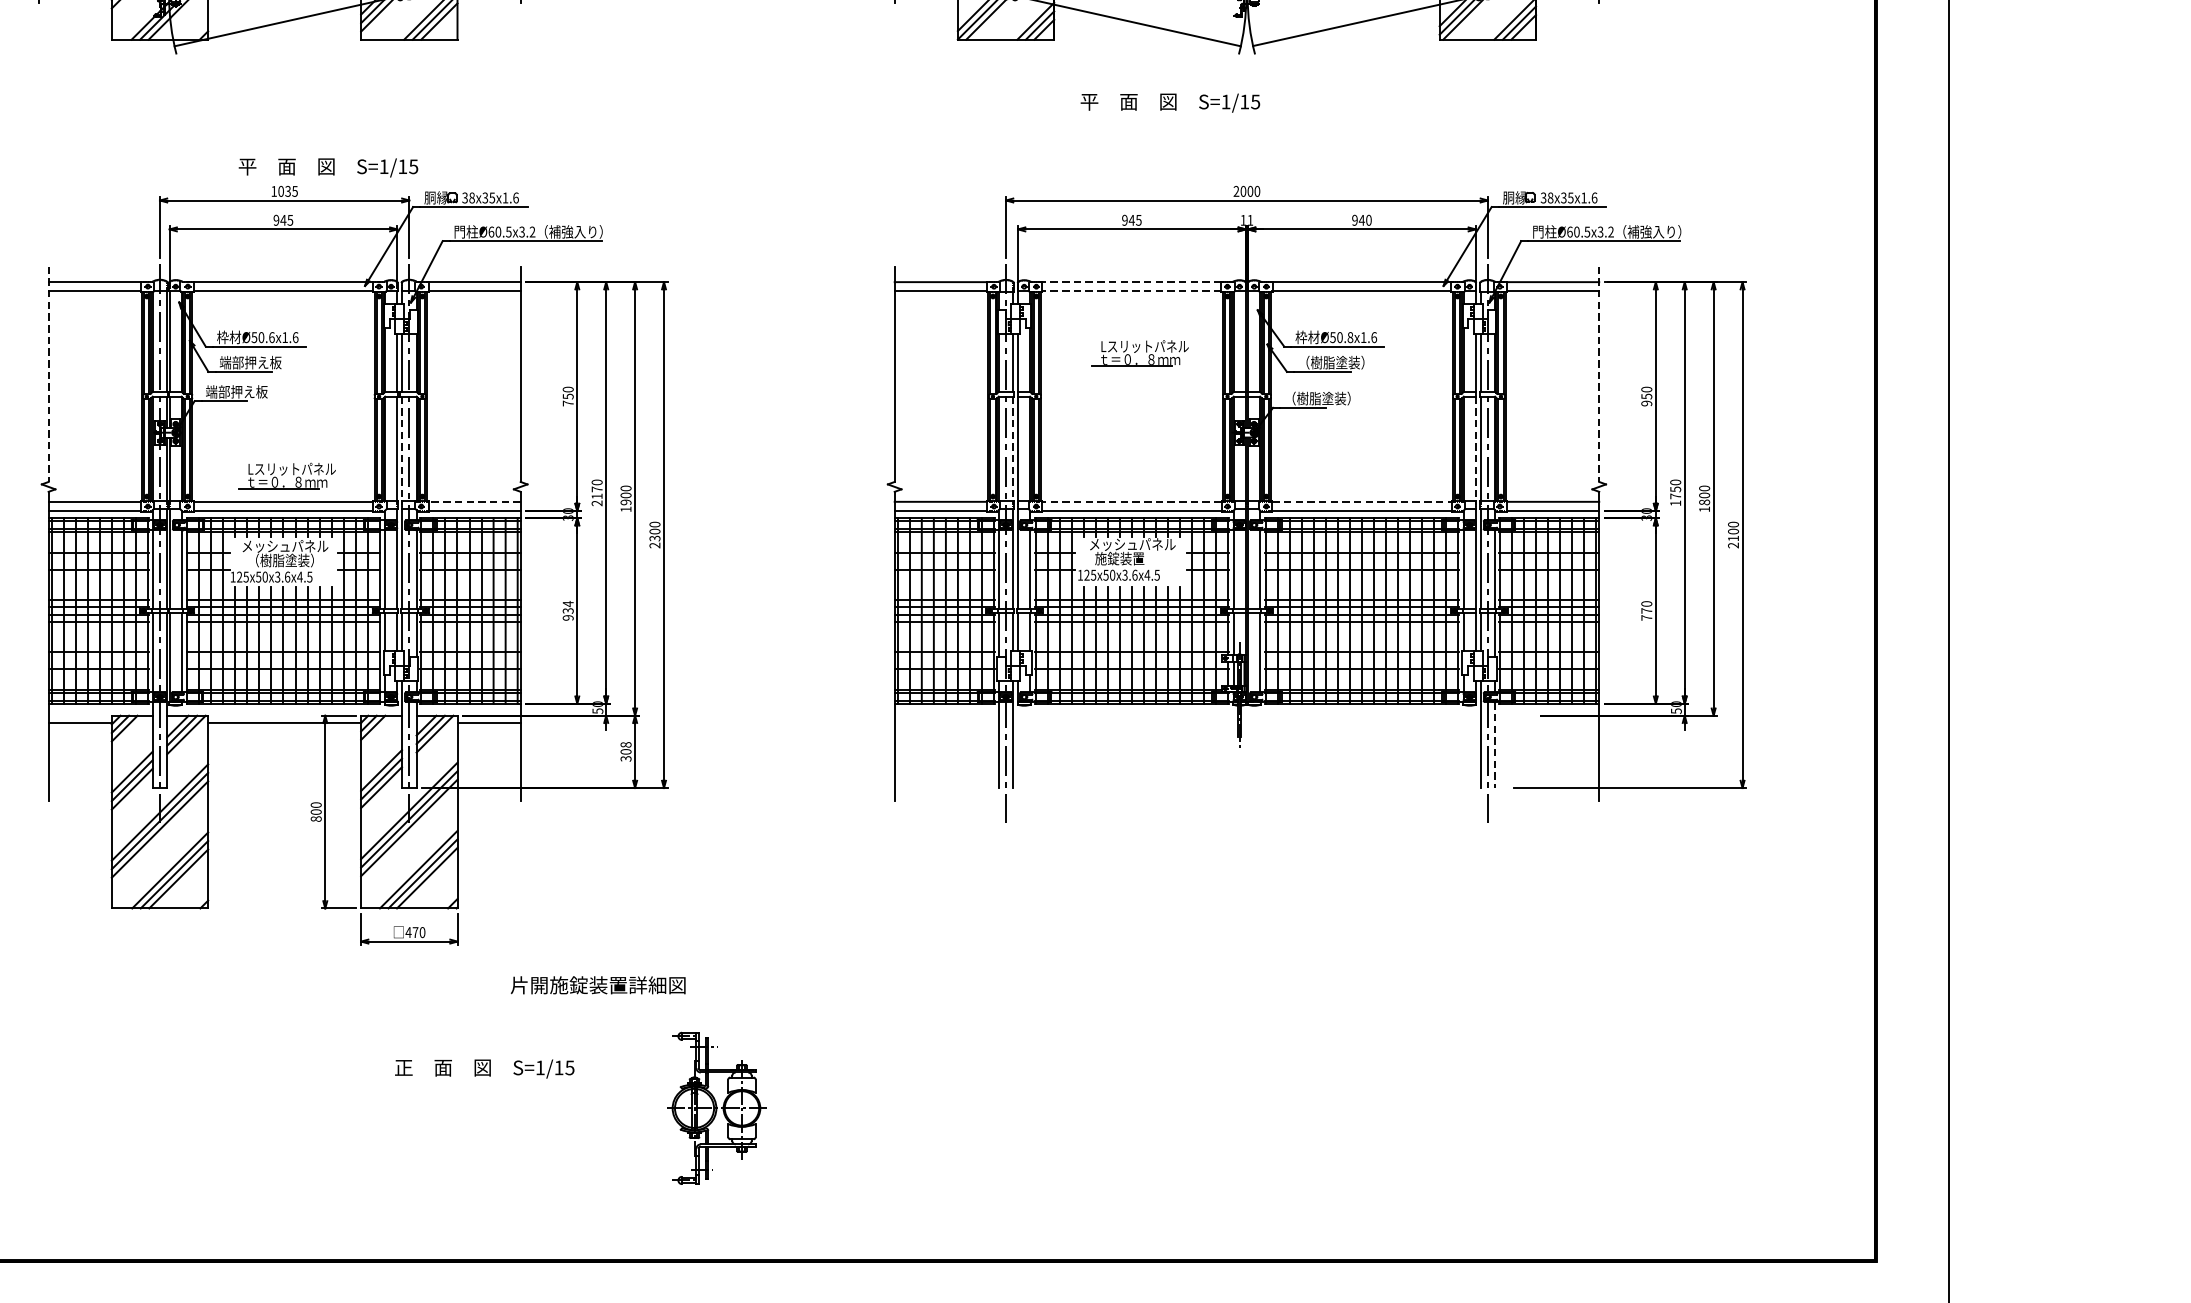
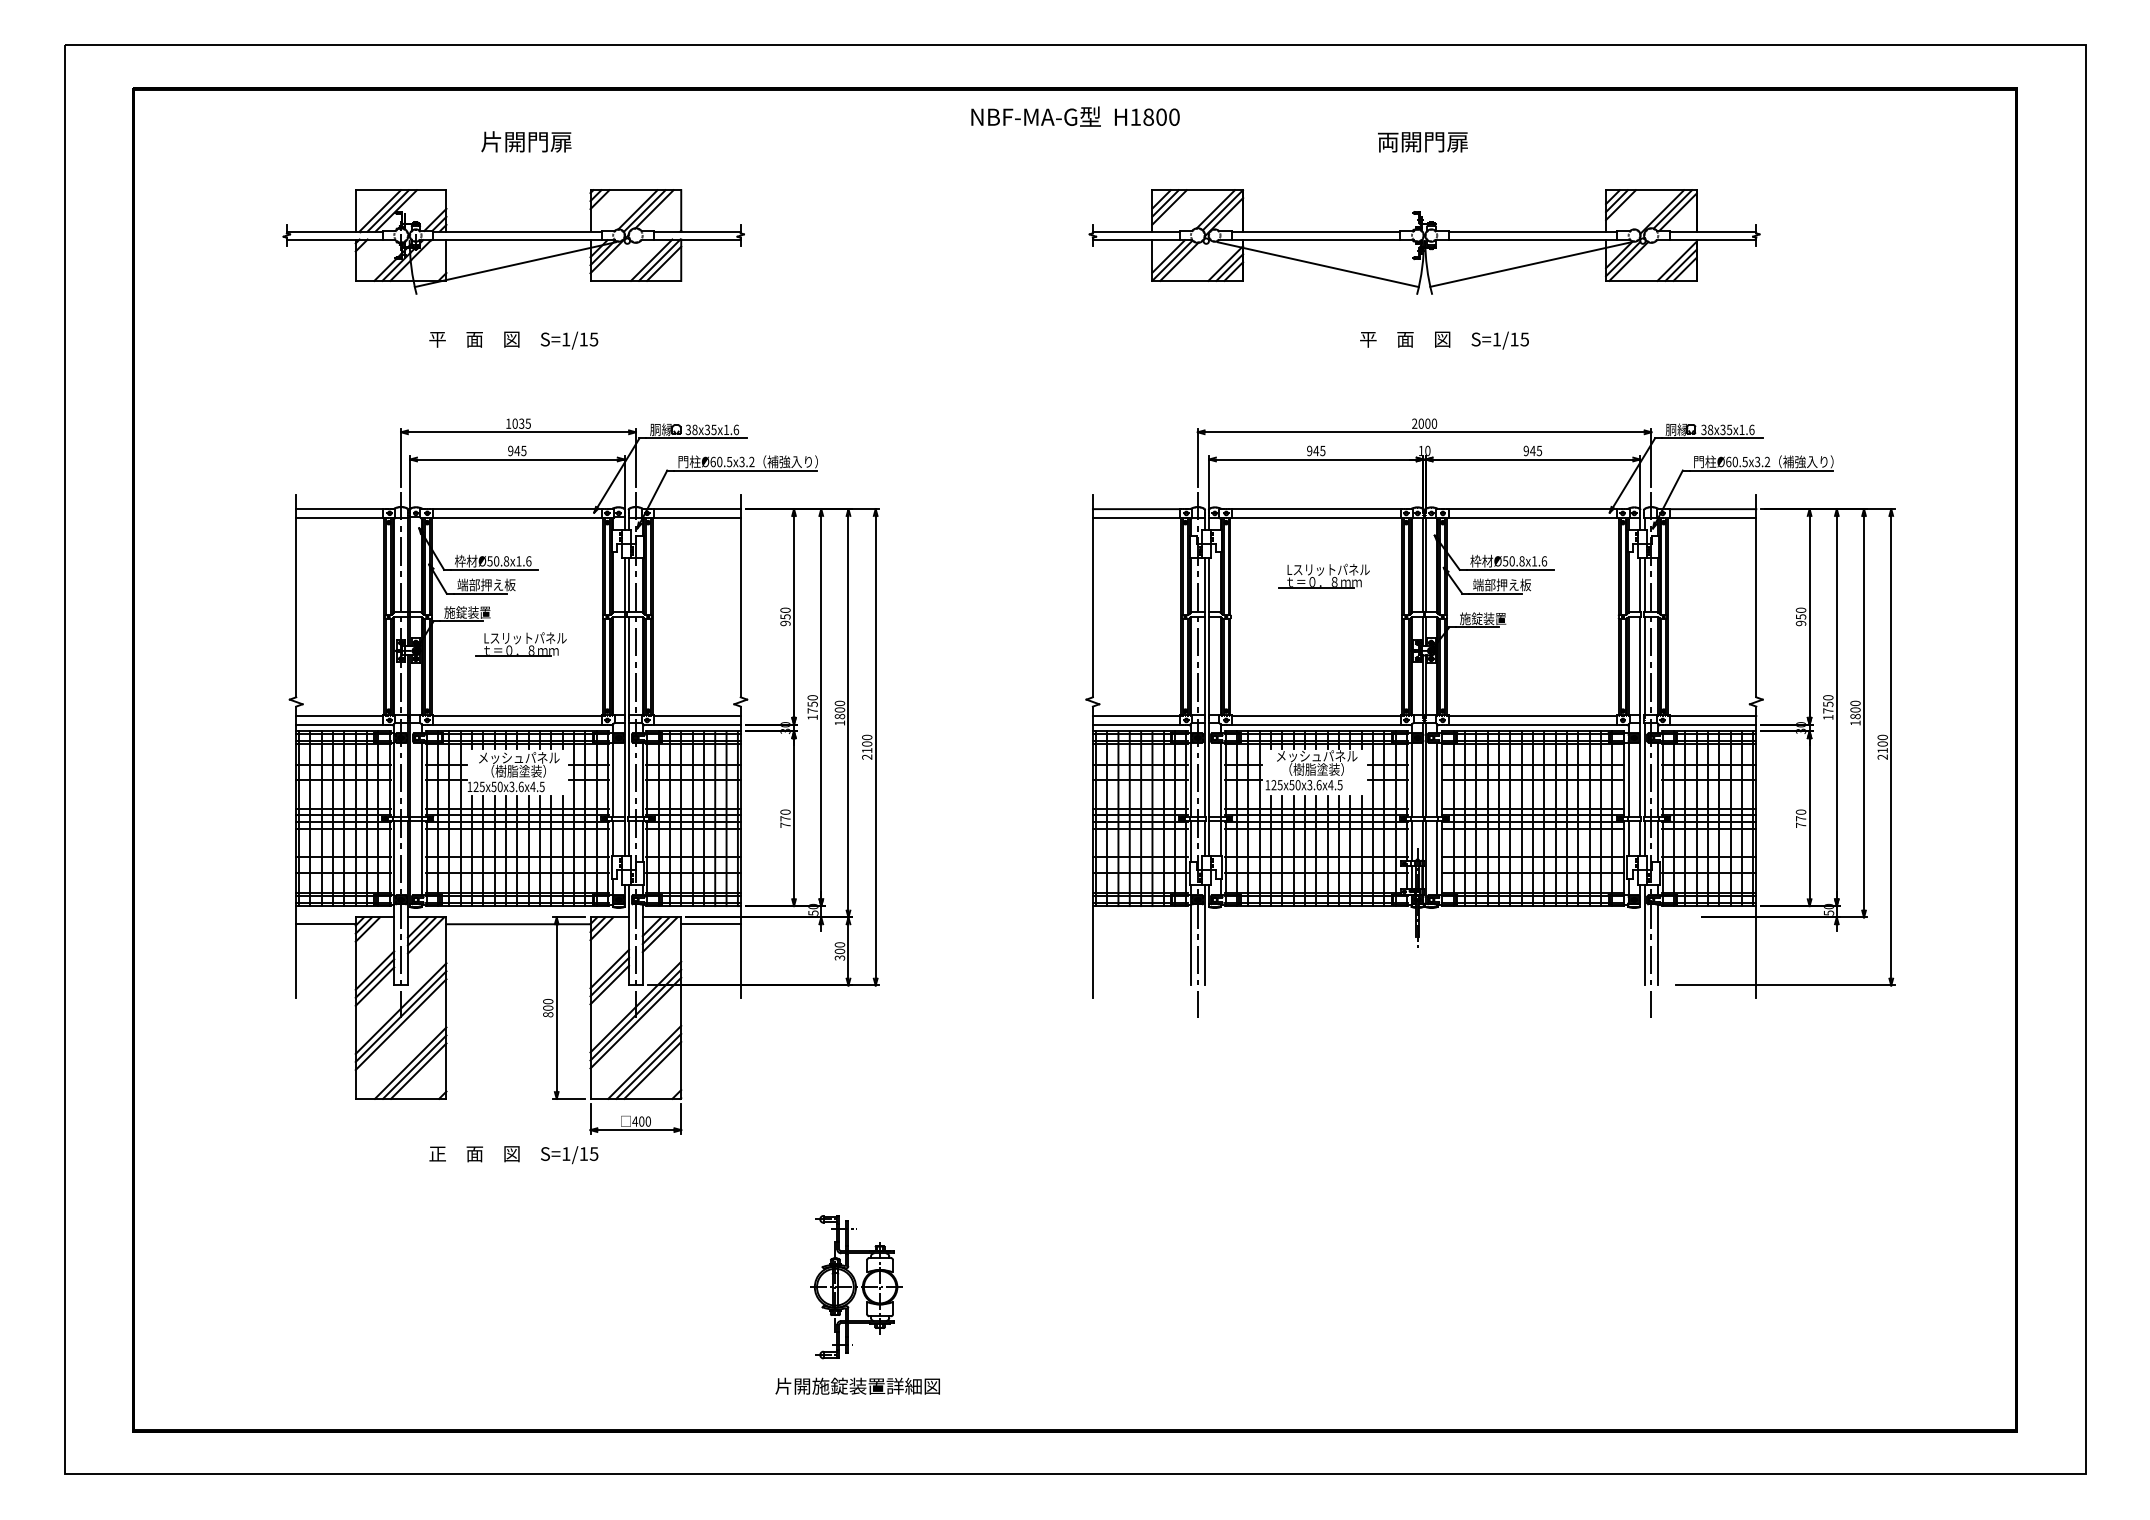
text: (1170, 103) -> (1444, 340), moved
text: (328, 167) -> (513, 340), moved
text: (1250, 219) -> (1427, 450), 11 -> 10
text: (1368, 219) -> (1539, 450), 940 -> 945
line: (1131, 282) -> (1315, 509), dashed -> solid
line: (1131, 291) -> (1315, 517), dashed -> solid
text: (271, 337) -> (506, 561), Ø50.6x1.6 -> Ø50.8x1.6
text: (1331, 362) -> (1504, 584), （樹脂塗装） -> 端部押え板
line: (48, 374) -> (296, 596), dashed -> solid
line: (1599, 374) -> (1756, 596), dashed -> solid
text: (236, 391) -> (473, 612), 端部押え板 -> 施錠装置
text: (1317, 398) -> (1491, 618), （樹脂塗装） -> 施錠装置
text: (568, 403) -> (785, 623), 750 -> 950
line: (402, 449) -> (629, 666), dashed -> solid
line: (1013, 449) -> (1204, 666), dashed -> solid
line: (1476, 449) -> (1640, 666), dashed -> solid
part: (286, 475) -> (520, 644), moved
text: (596, 495) -> (812, 710), 2170 -> 1750
line: (473, 502) -> (696, 716), dashed -> solid
text: (626, 502) -> (840, 716), 1900 -> 1800
line: (1131, 502) -> (1315, 716), dashed -> solid
line: (1362, 502) -> (1533, 716), dashed -> solid
text: (655, 538) -> (867, 750), 2300 -> 2100
text: (1127, 558) -> (1312, 769), 施錠装置 -> （樹脂塗装）
text: (568, 610) -> (785, 818), 934 -> 770
text: (625, 744) -> (839, 944), 308 -> 300
line: (1495, 745) -> (1658, 945), dashed -> solid
text: (415, 932) -> (641, 1121), 470 -> 400
text: (597, 984) -> (857, 1385), moved
text: (484, 1069) -> (513, 1155), moved
part: (716, 1108) -> (856, 1287), moved

